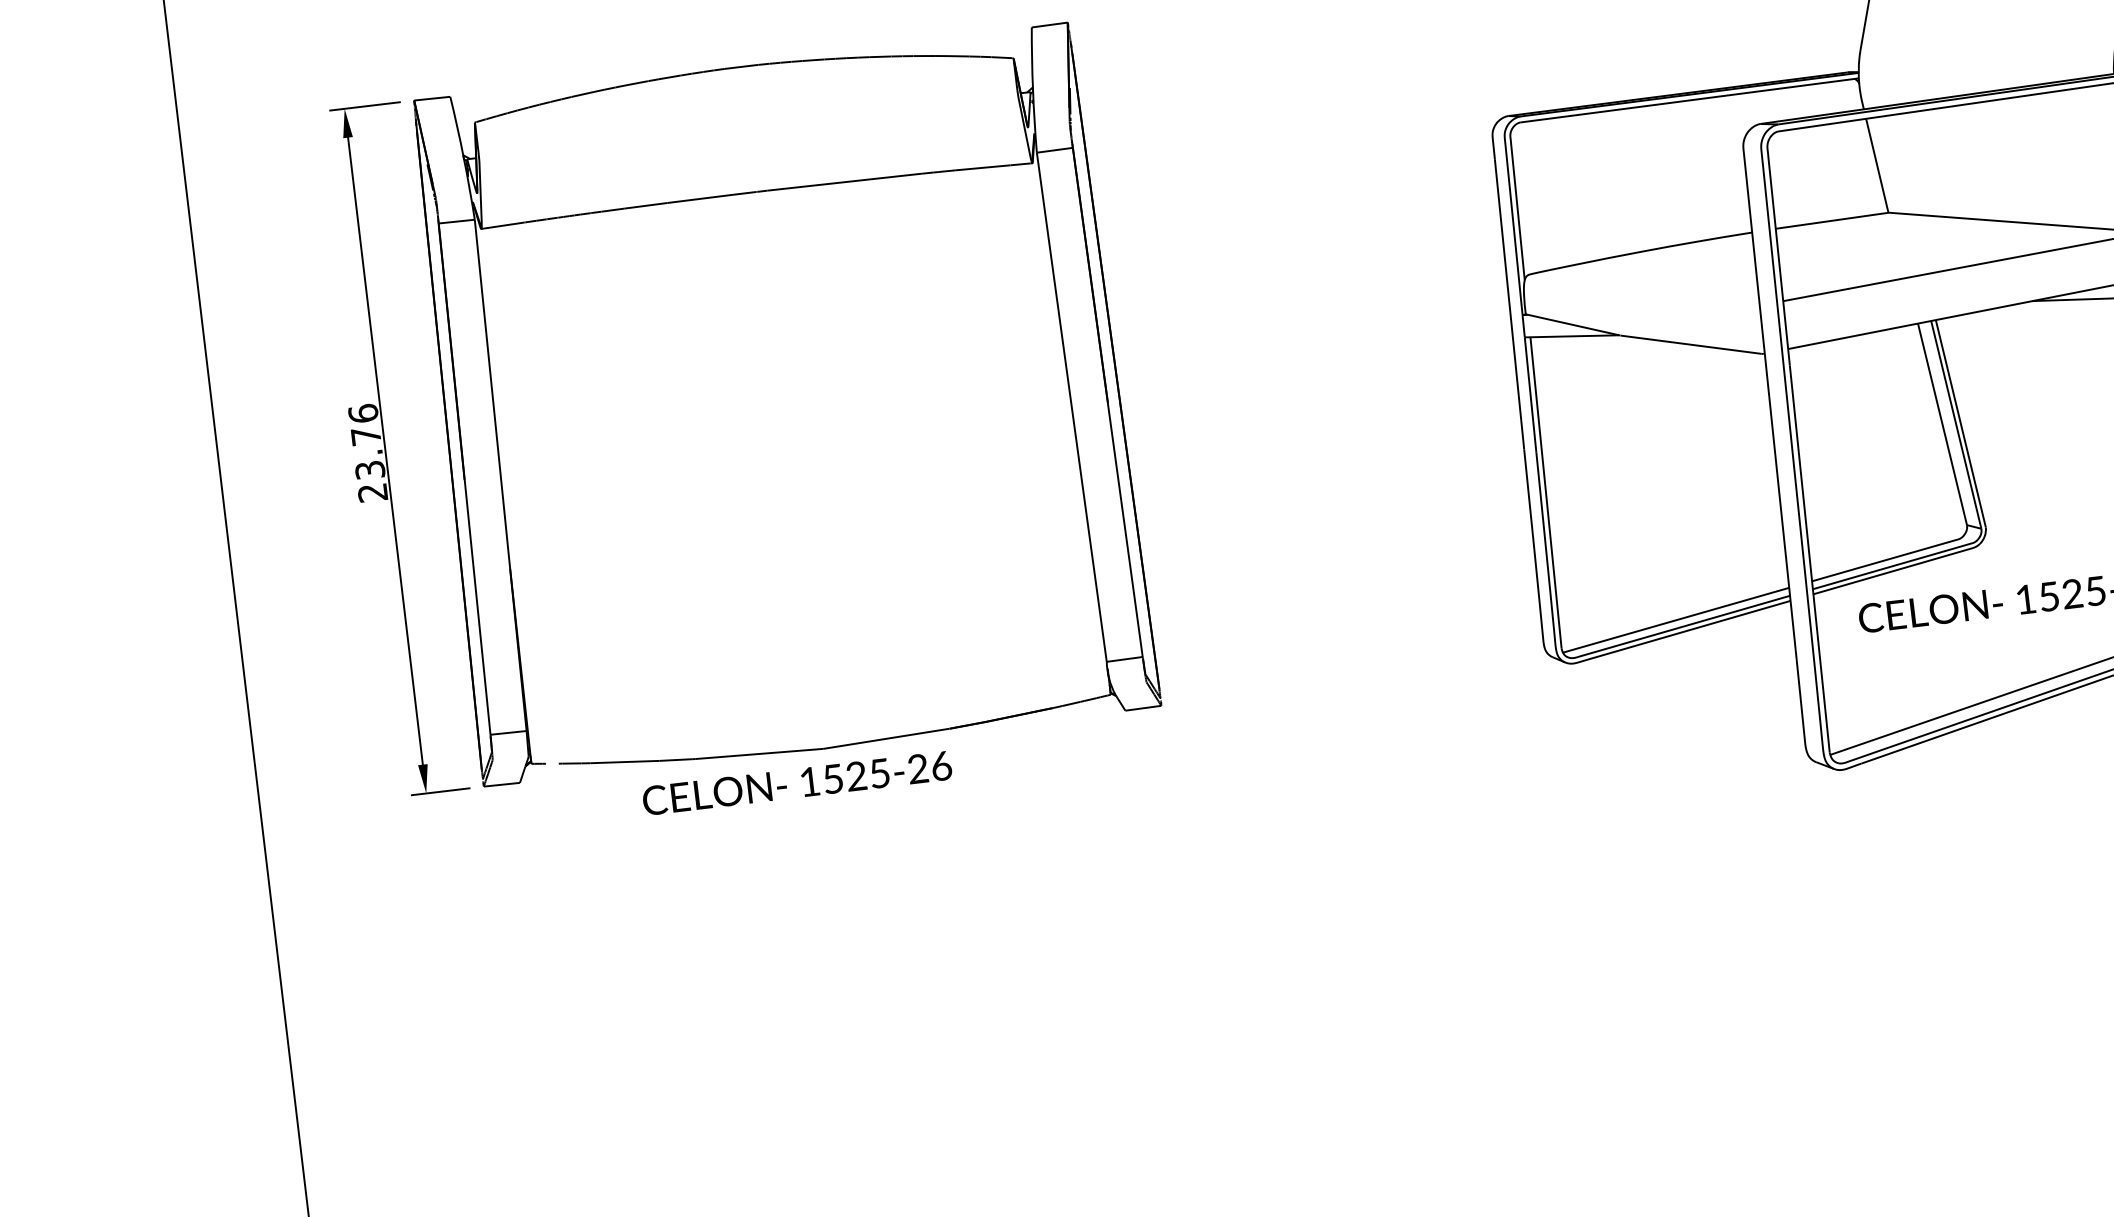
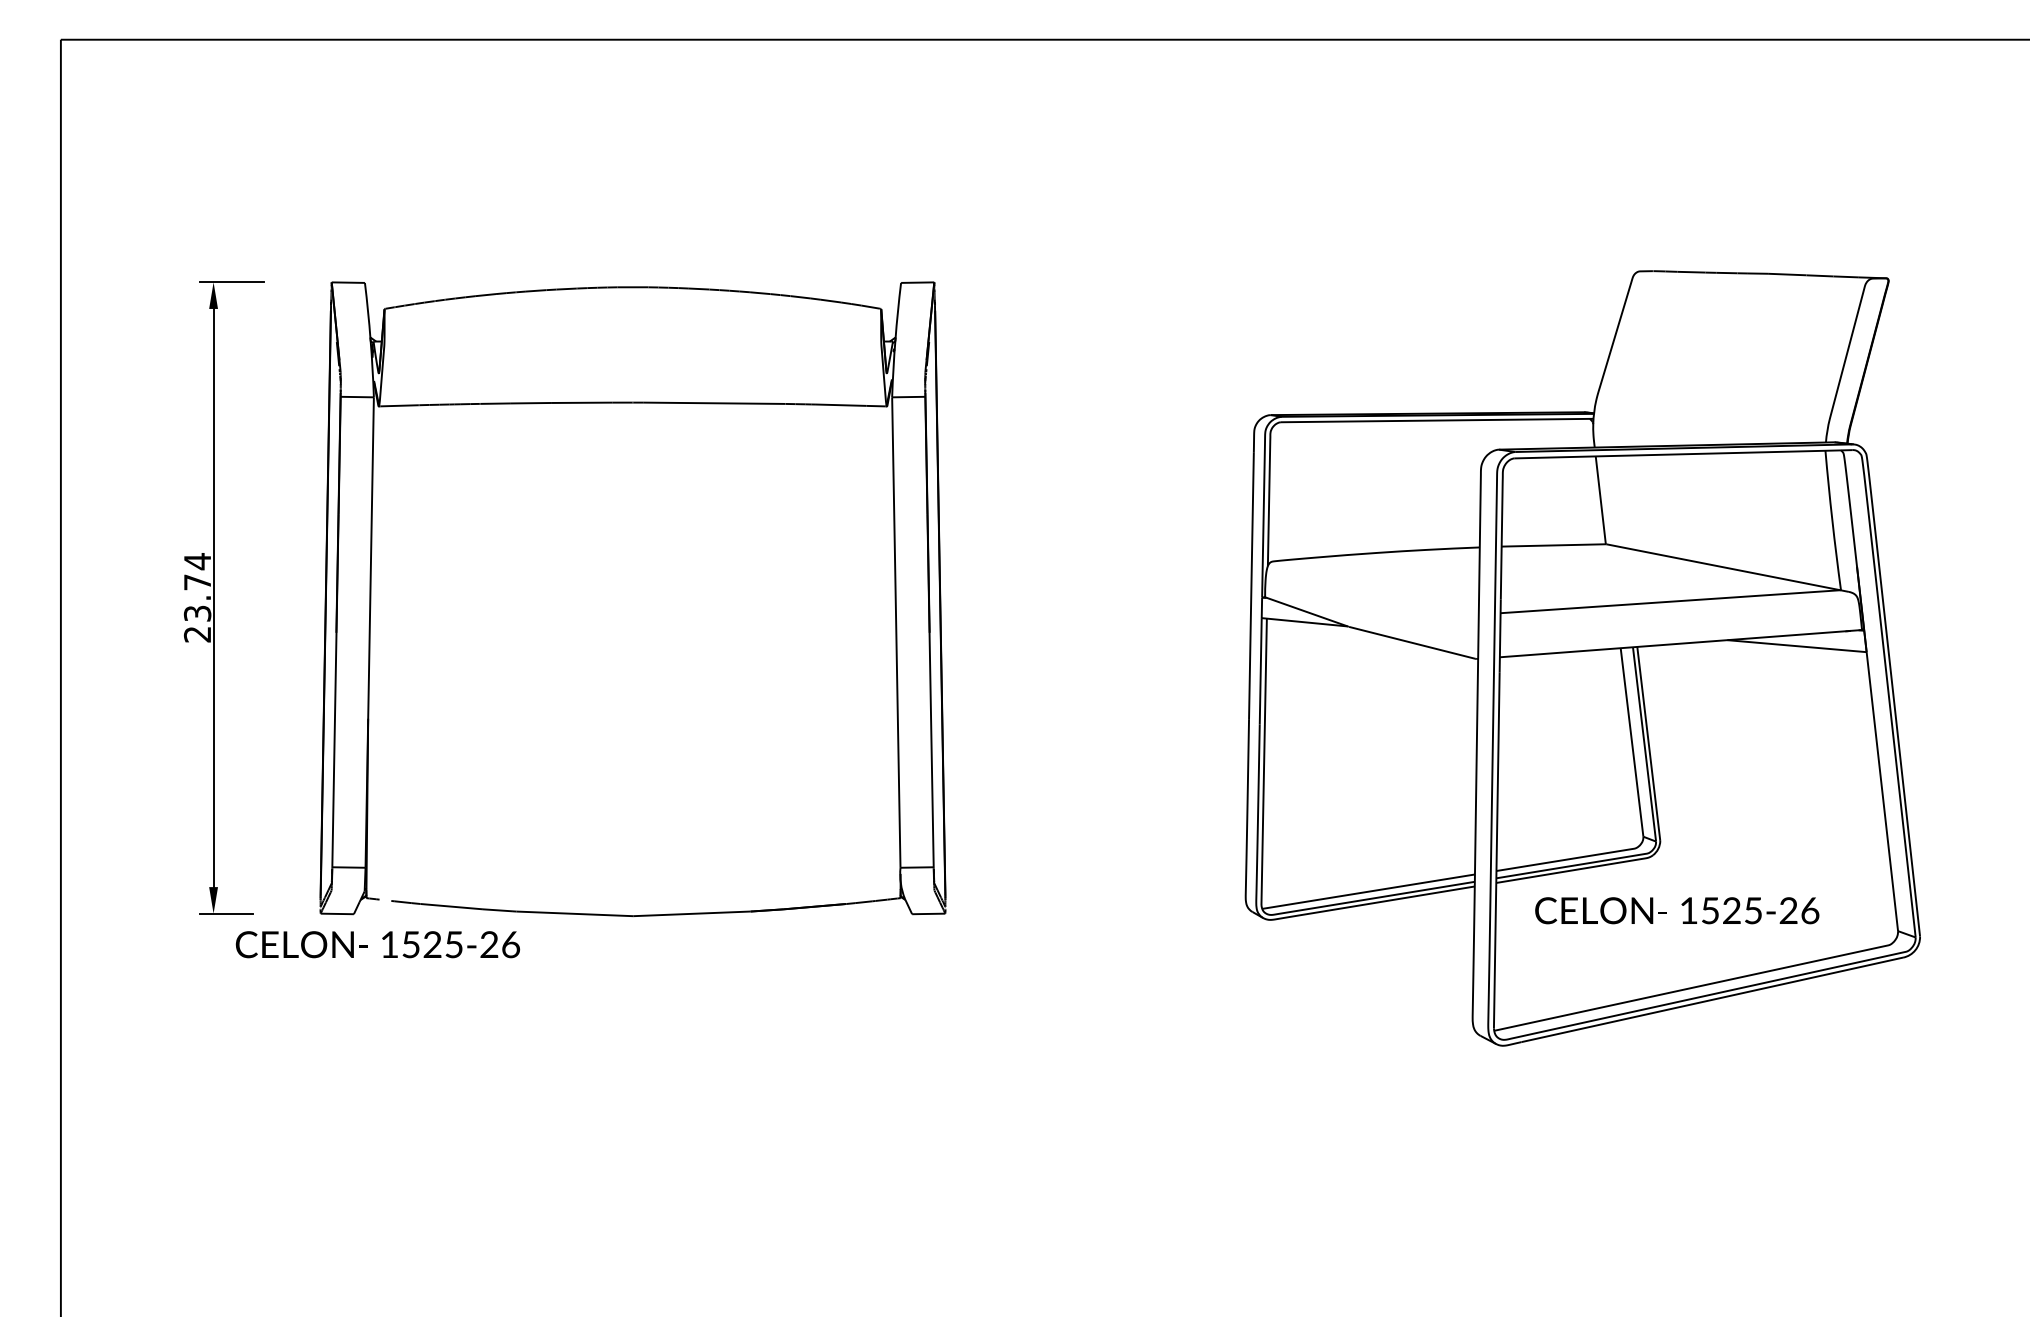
part: (756, 192) -> (632, 403), moved
text: (363, 413) -> (197, 561), 23.76 -> 23.74
text: (796, 783) -> (377, 944), moved

